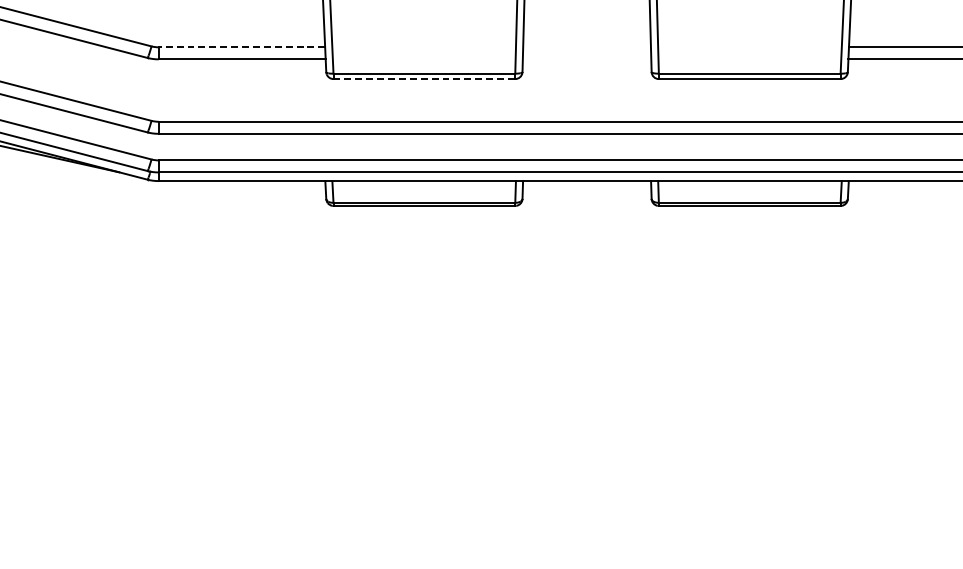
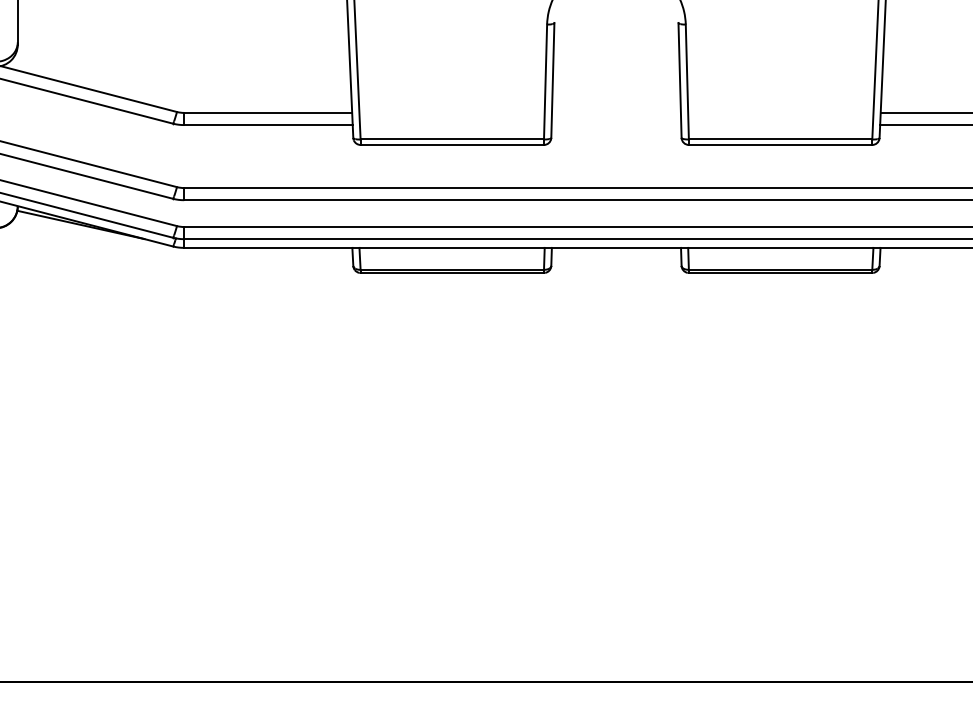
line: (241, 46) -> (267, 112), dashed -> solid
line: (424, 78) -> (452, 144), dashed -> solid

